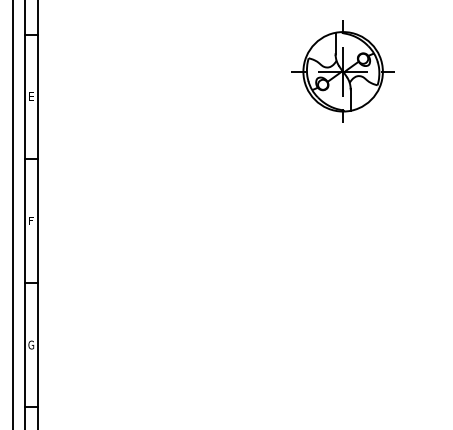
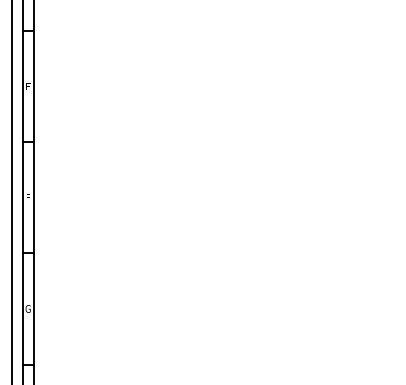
part: (343, 72) -> (307, 64), removed

